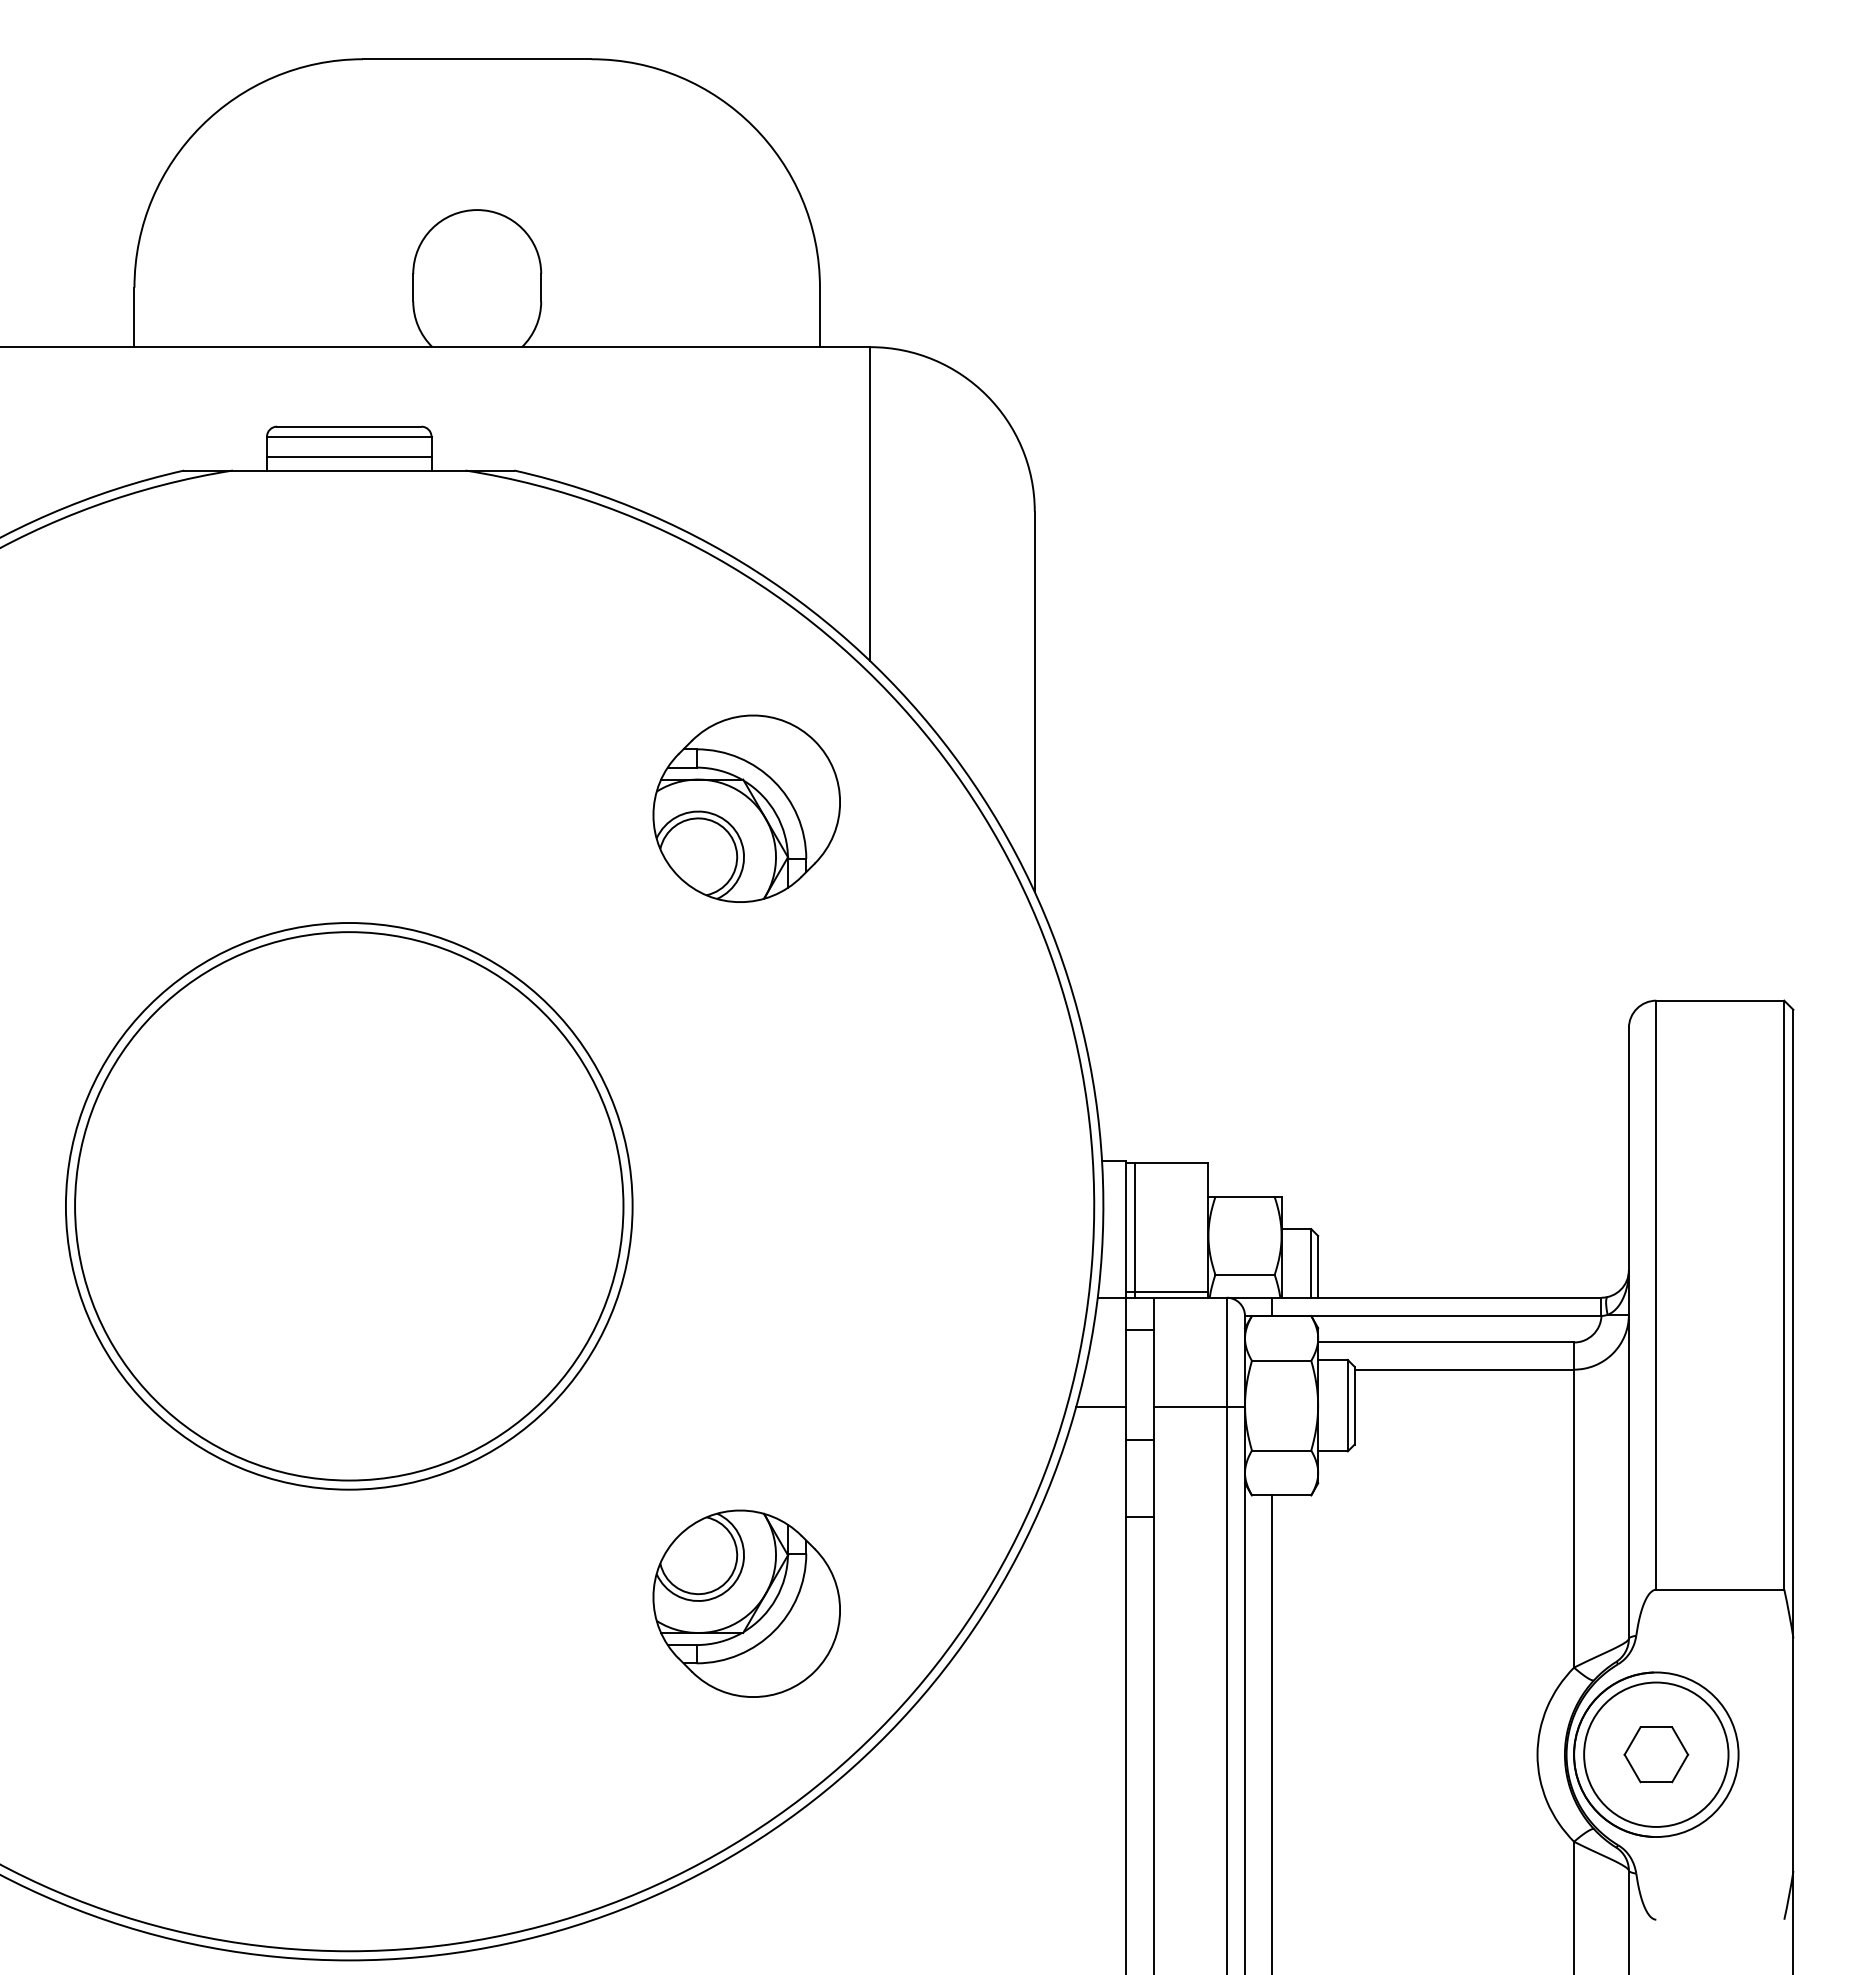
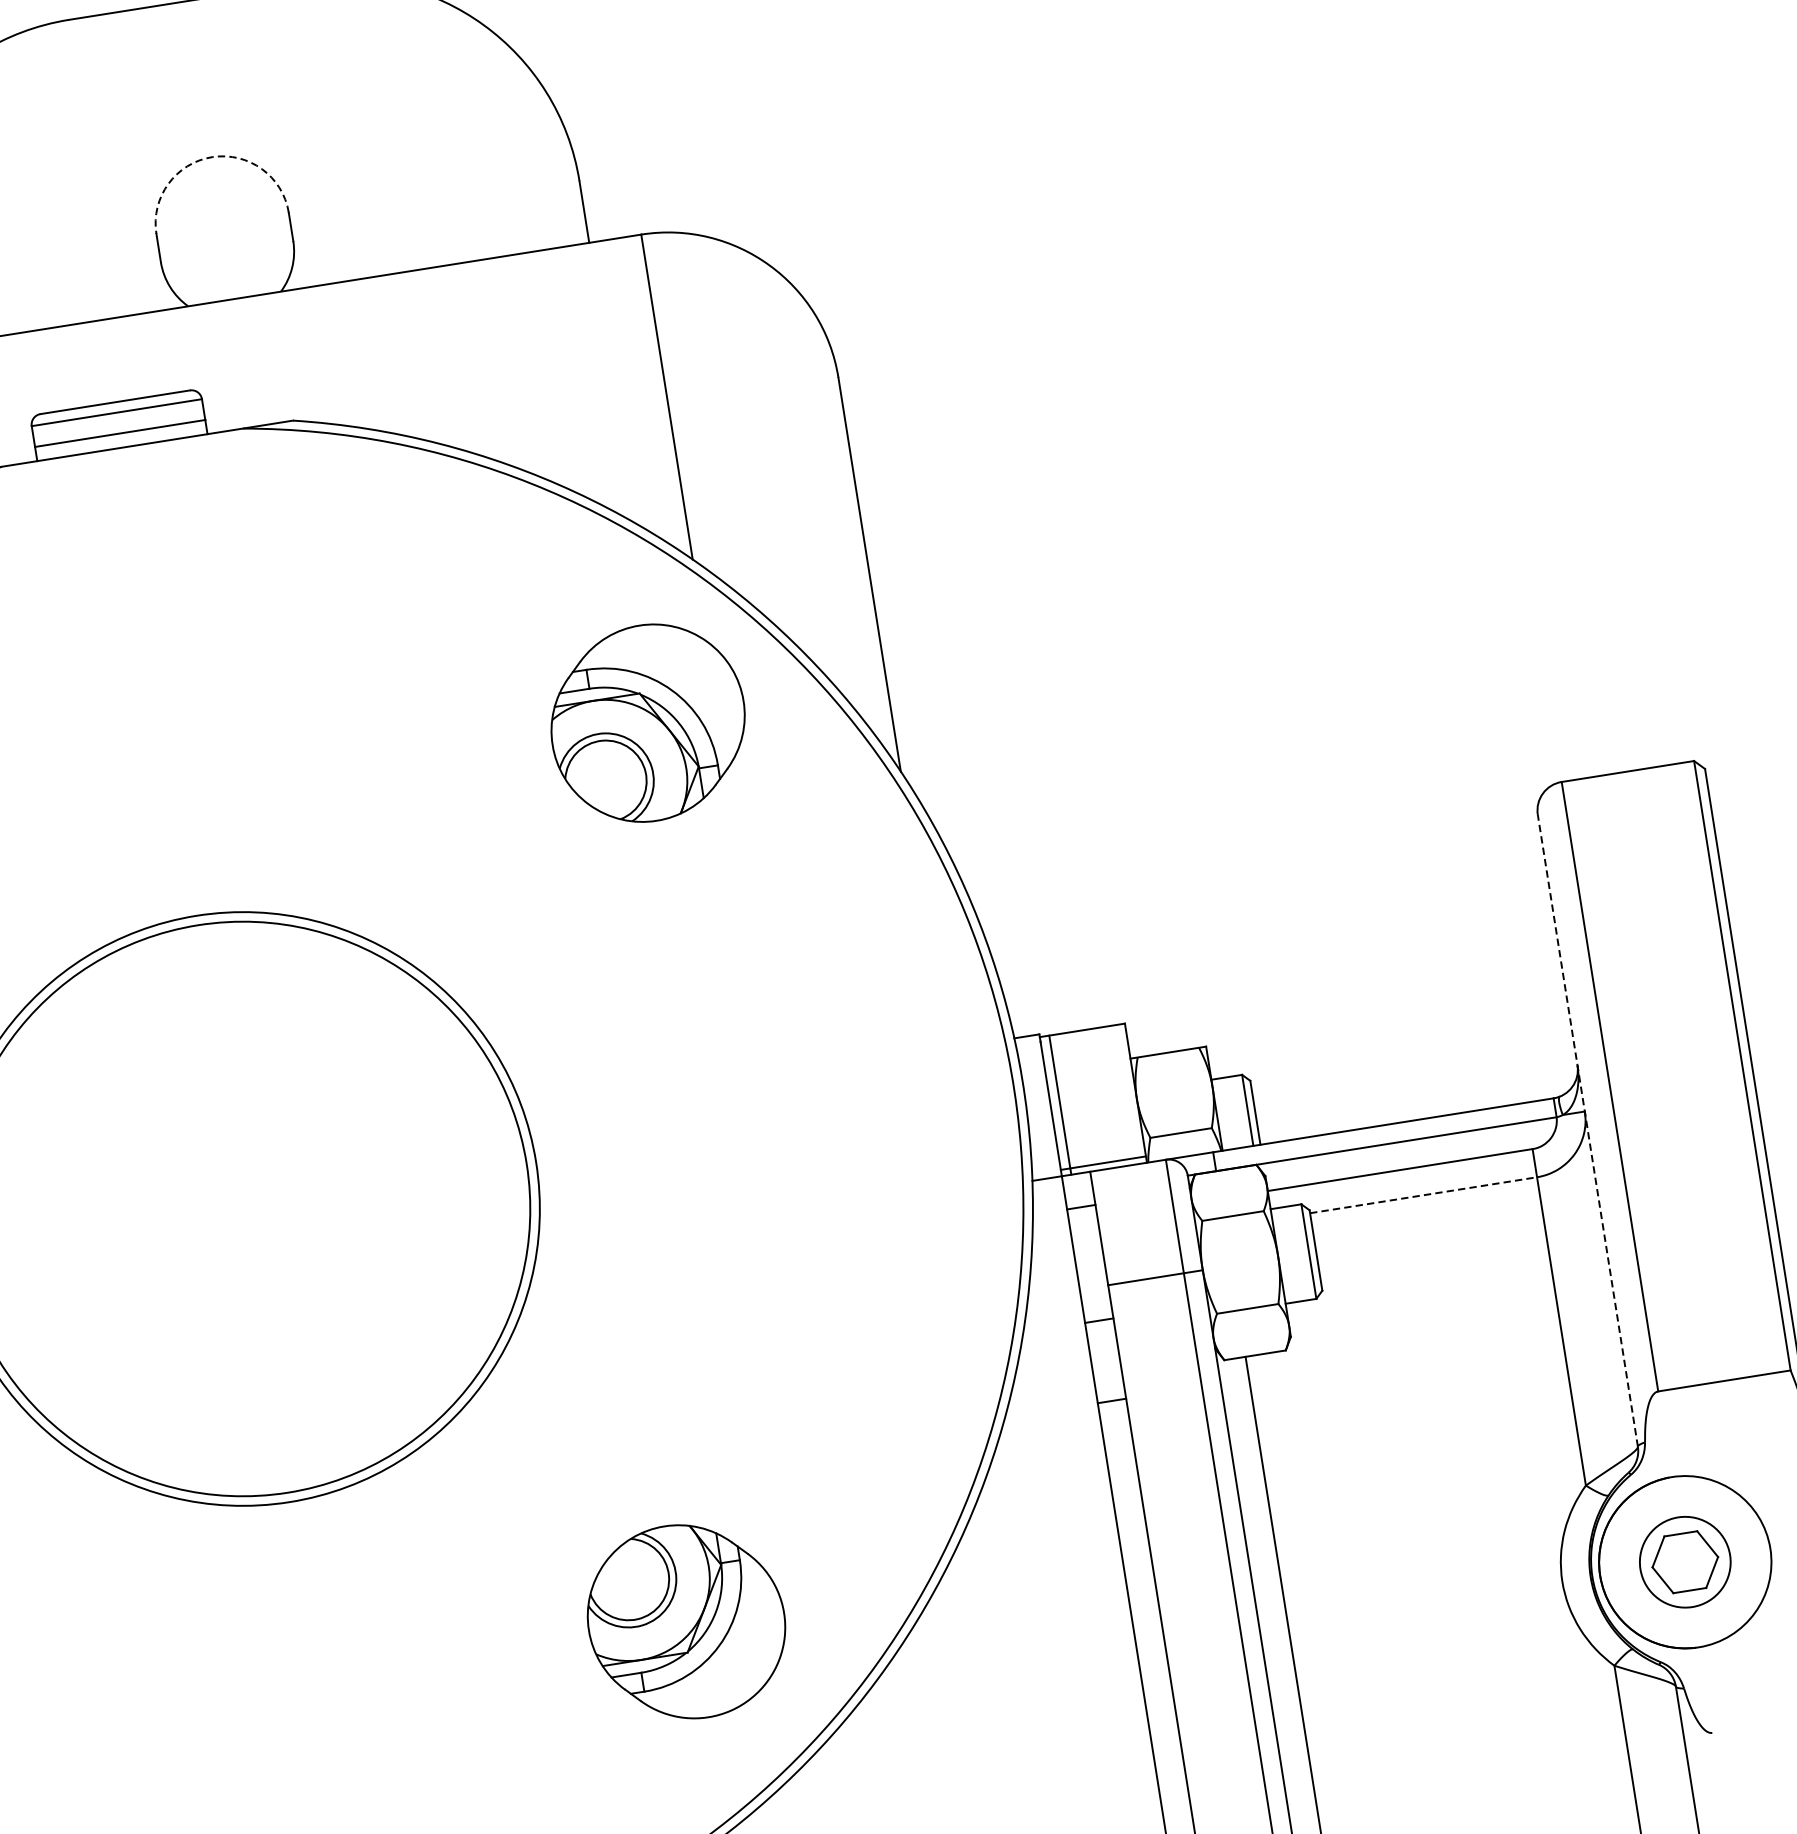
arc: (477, 210) -> (212, 157), solid -> dashed
part: (746, 808) -> (647, 722), moved
line: (1628, 1332) -> (1587, 1129), solid -> dashed
line: (1464, 1369) -> (1423, 1195), solid -> dashed
line: (1101, 1407) -> (1054, 1293), removed
part: (746, 1603) -> (686, 1621), moved
circle: (1656, 1754) -> (1685, 1561), size x0.6

